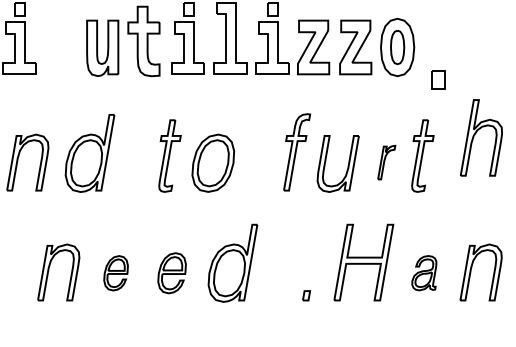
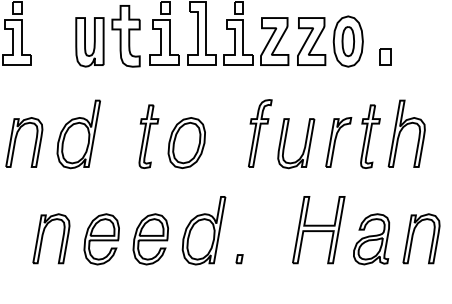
part: (438, 79) -> (385, 56), moved
part: (481, 137) -> (406, 133), moved
part: (386, 162) -> (338, 142), size x1.67
part: (115, 273) -> (101, 239), size x1.67
part: (171, 273) -> (150, 239), size x1.43
part: (424, 273) -> (371, 239), size x1.67
part: (306, 296) -> (239, 259), moved

